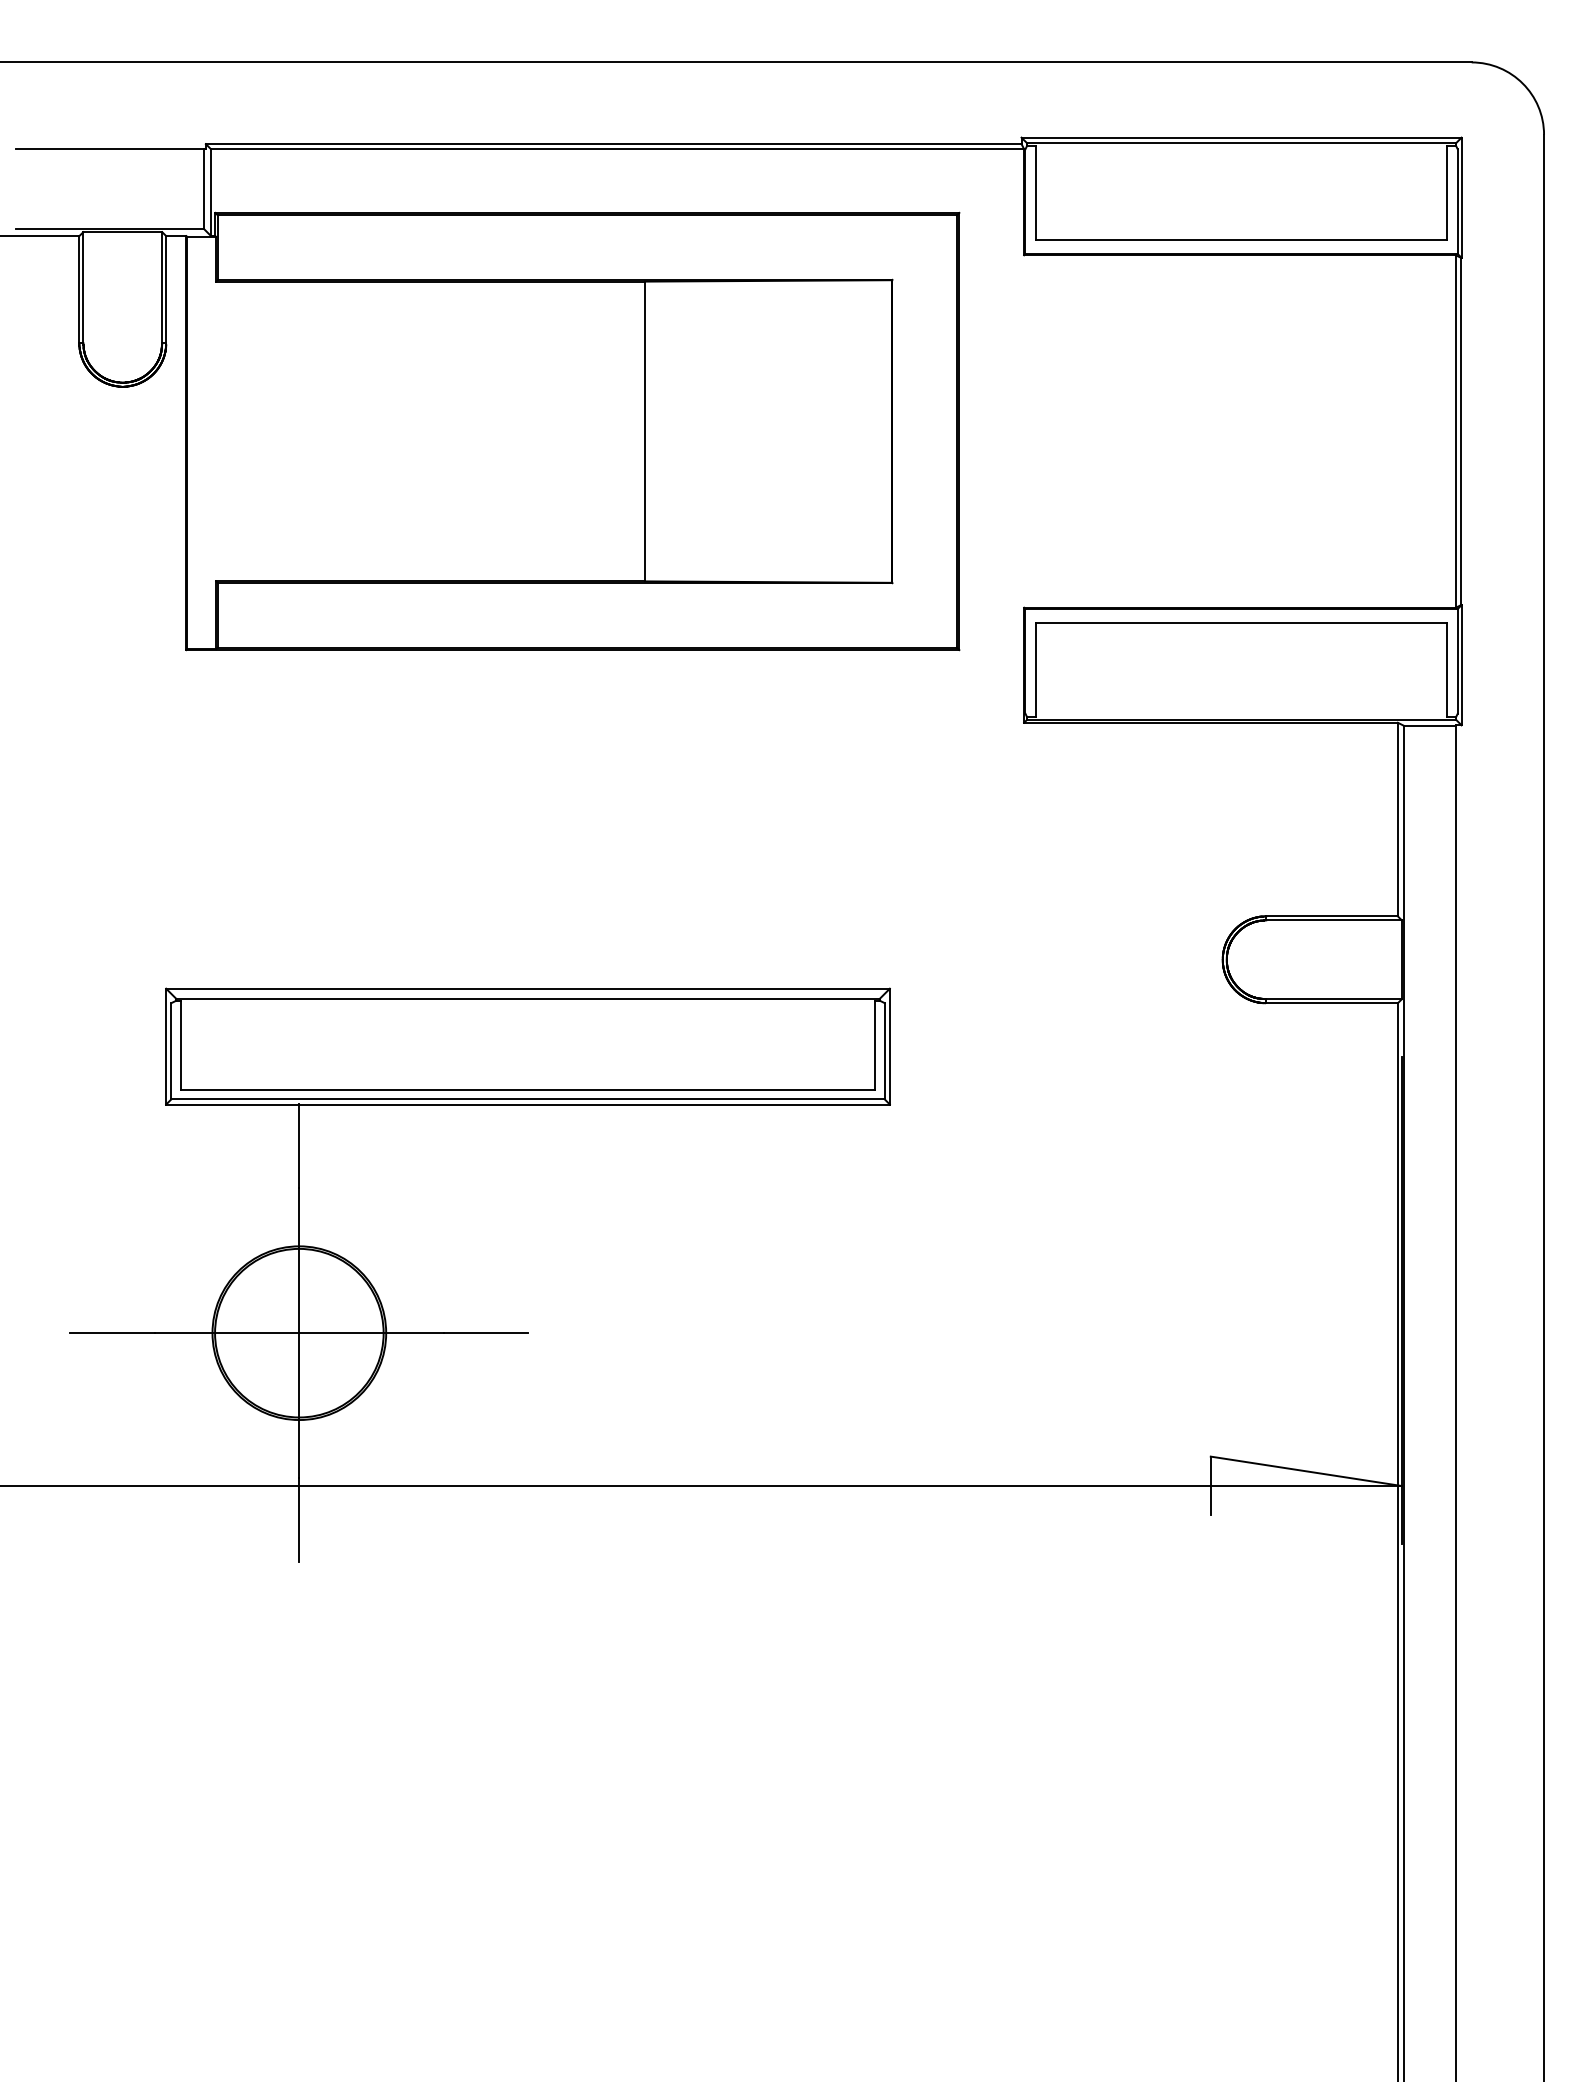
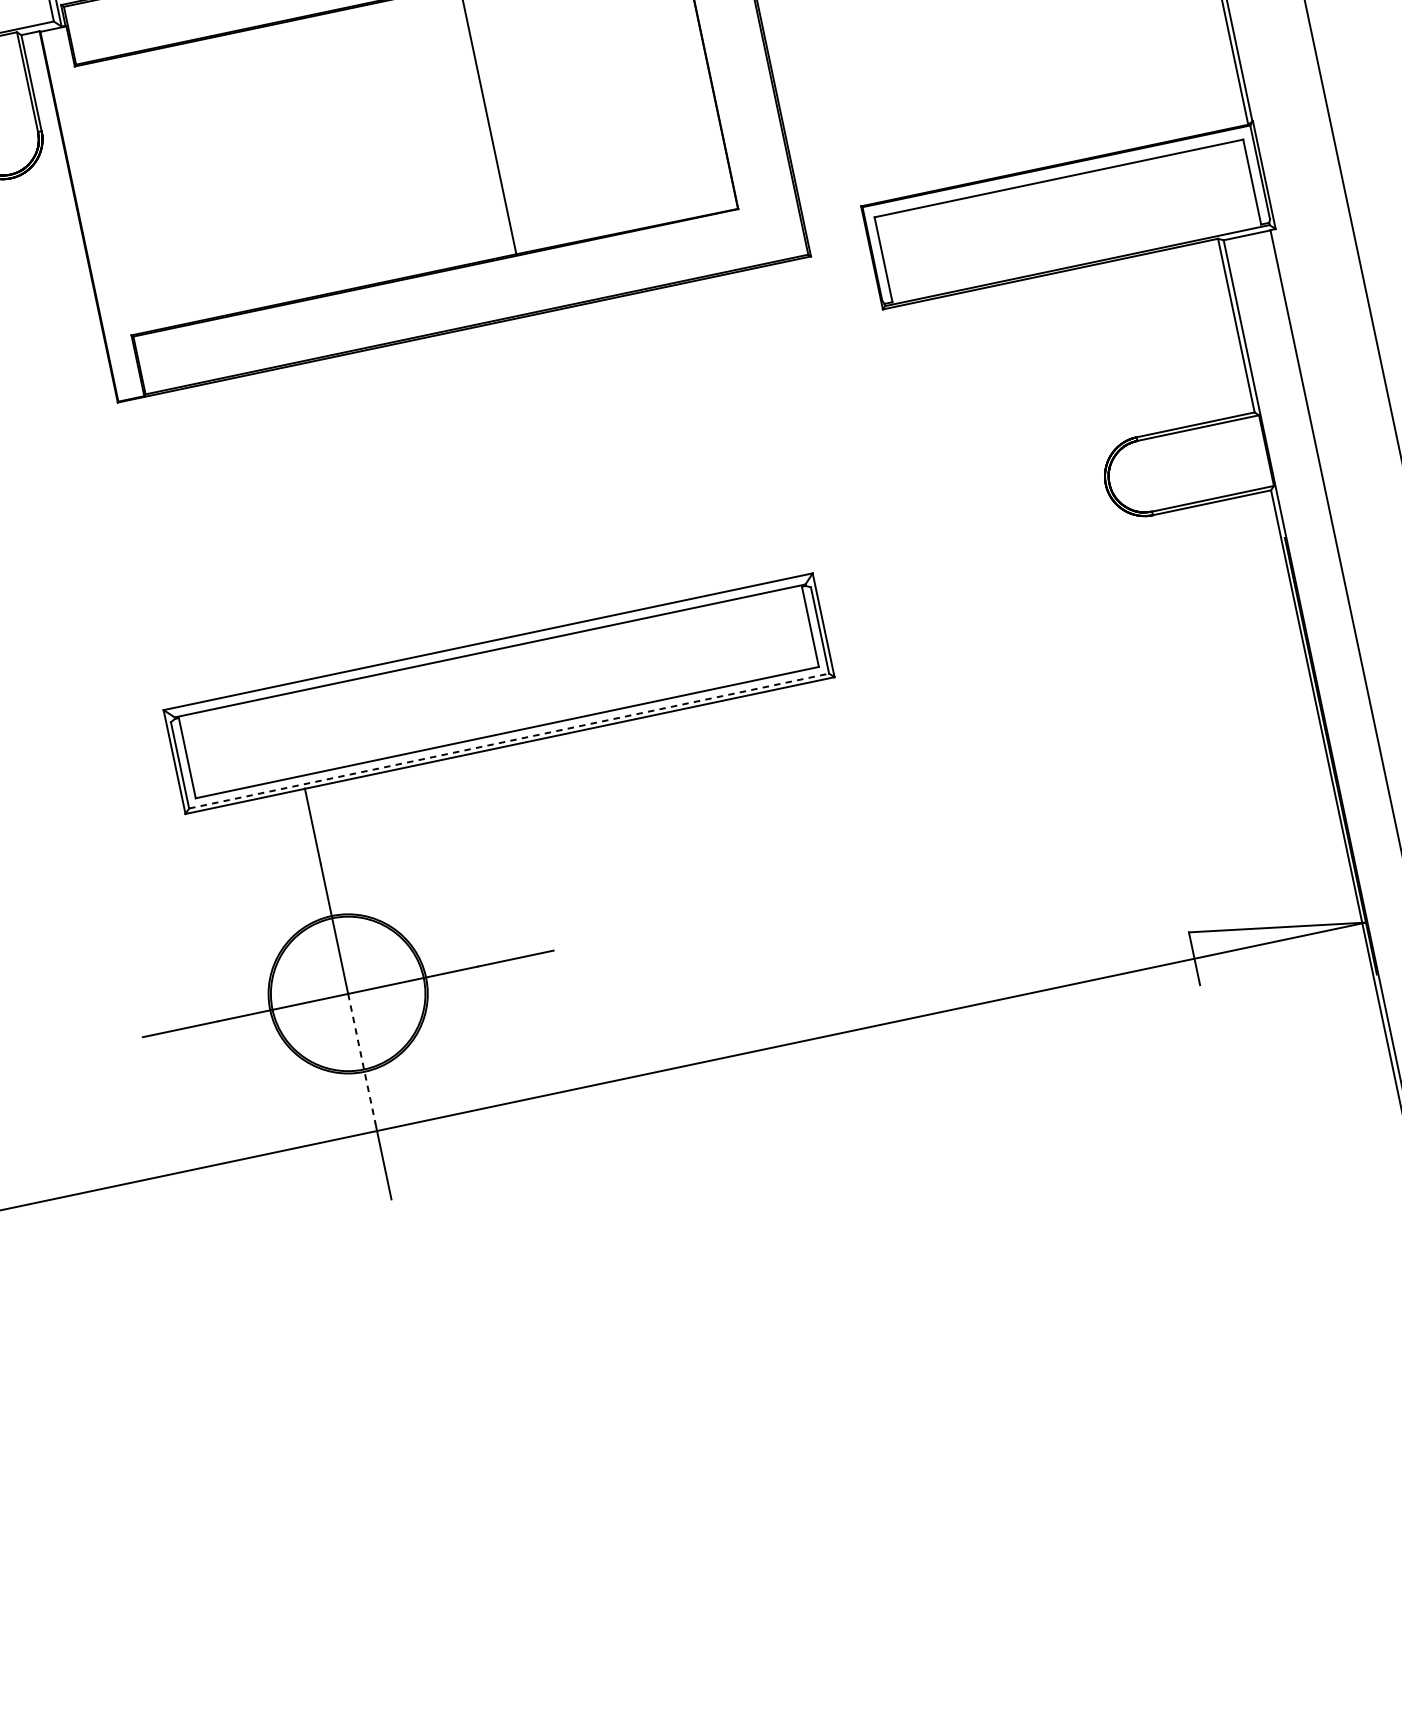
line: (528, 1099) -> (509, 741), solid -> dashed
line: (299, 1406) -> (362, 1059), solid -> dashed

